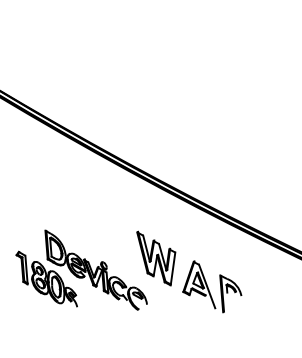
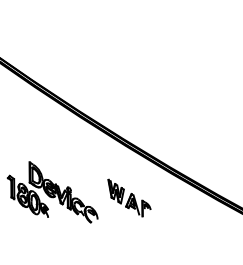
part: (189, 270) -> (129, 197), size x0.6

